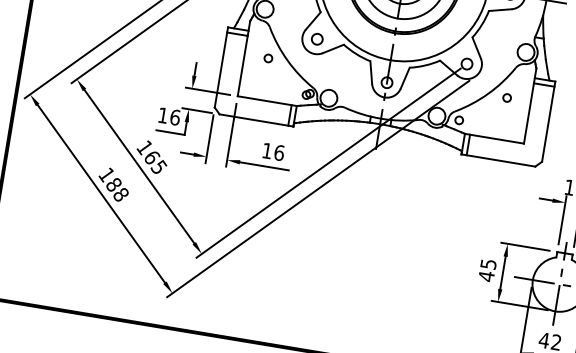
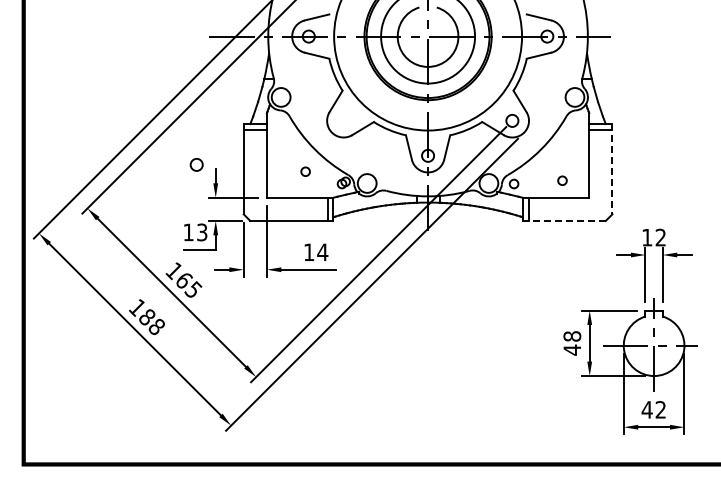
circle: (317, 38) -> (196, 164), moved
circle: (268, 58) -> (305, 171), moved
circle: (507, 97) -> (562, 180), moved
text: (175, 117) -> (202, 232), 16 -> 13
line: (548, 121) -> (612, 169), solid -> dashed
text: (279, 153) -> (322, 252), 16 -> 14
line: (498, 160) -> (564, 220), solid -> dashed
text: (488, 264) -> (572, 336), 45 -> 48

